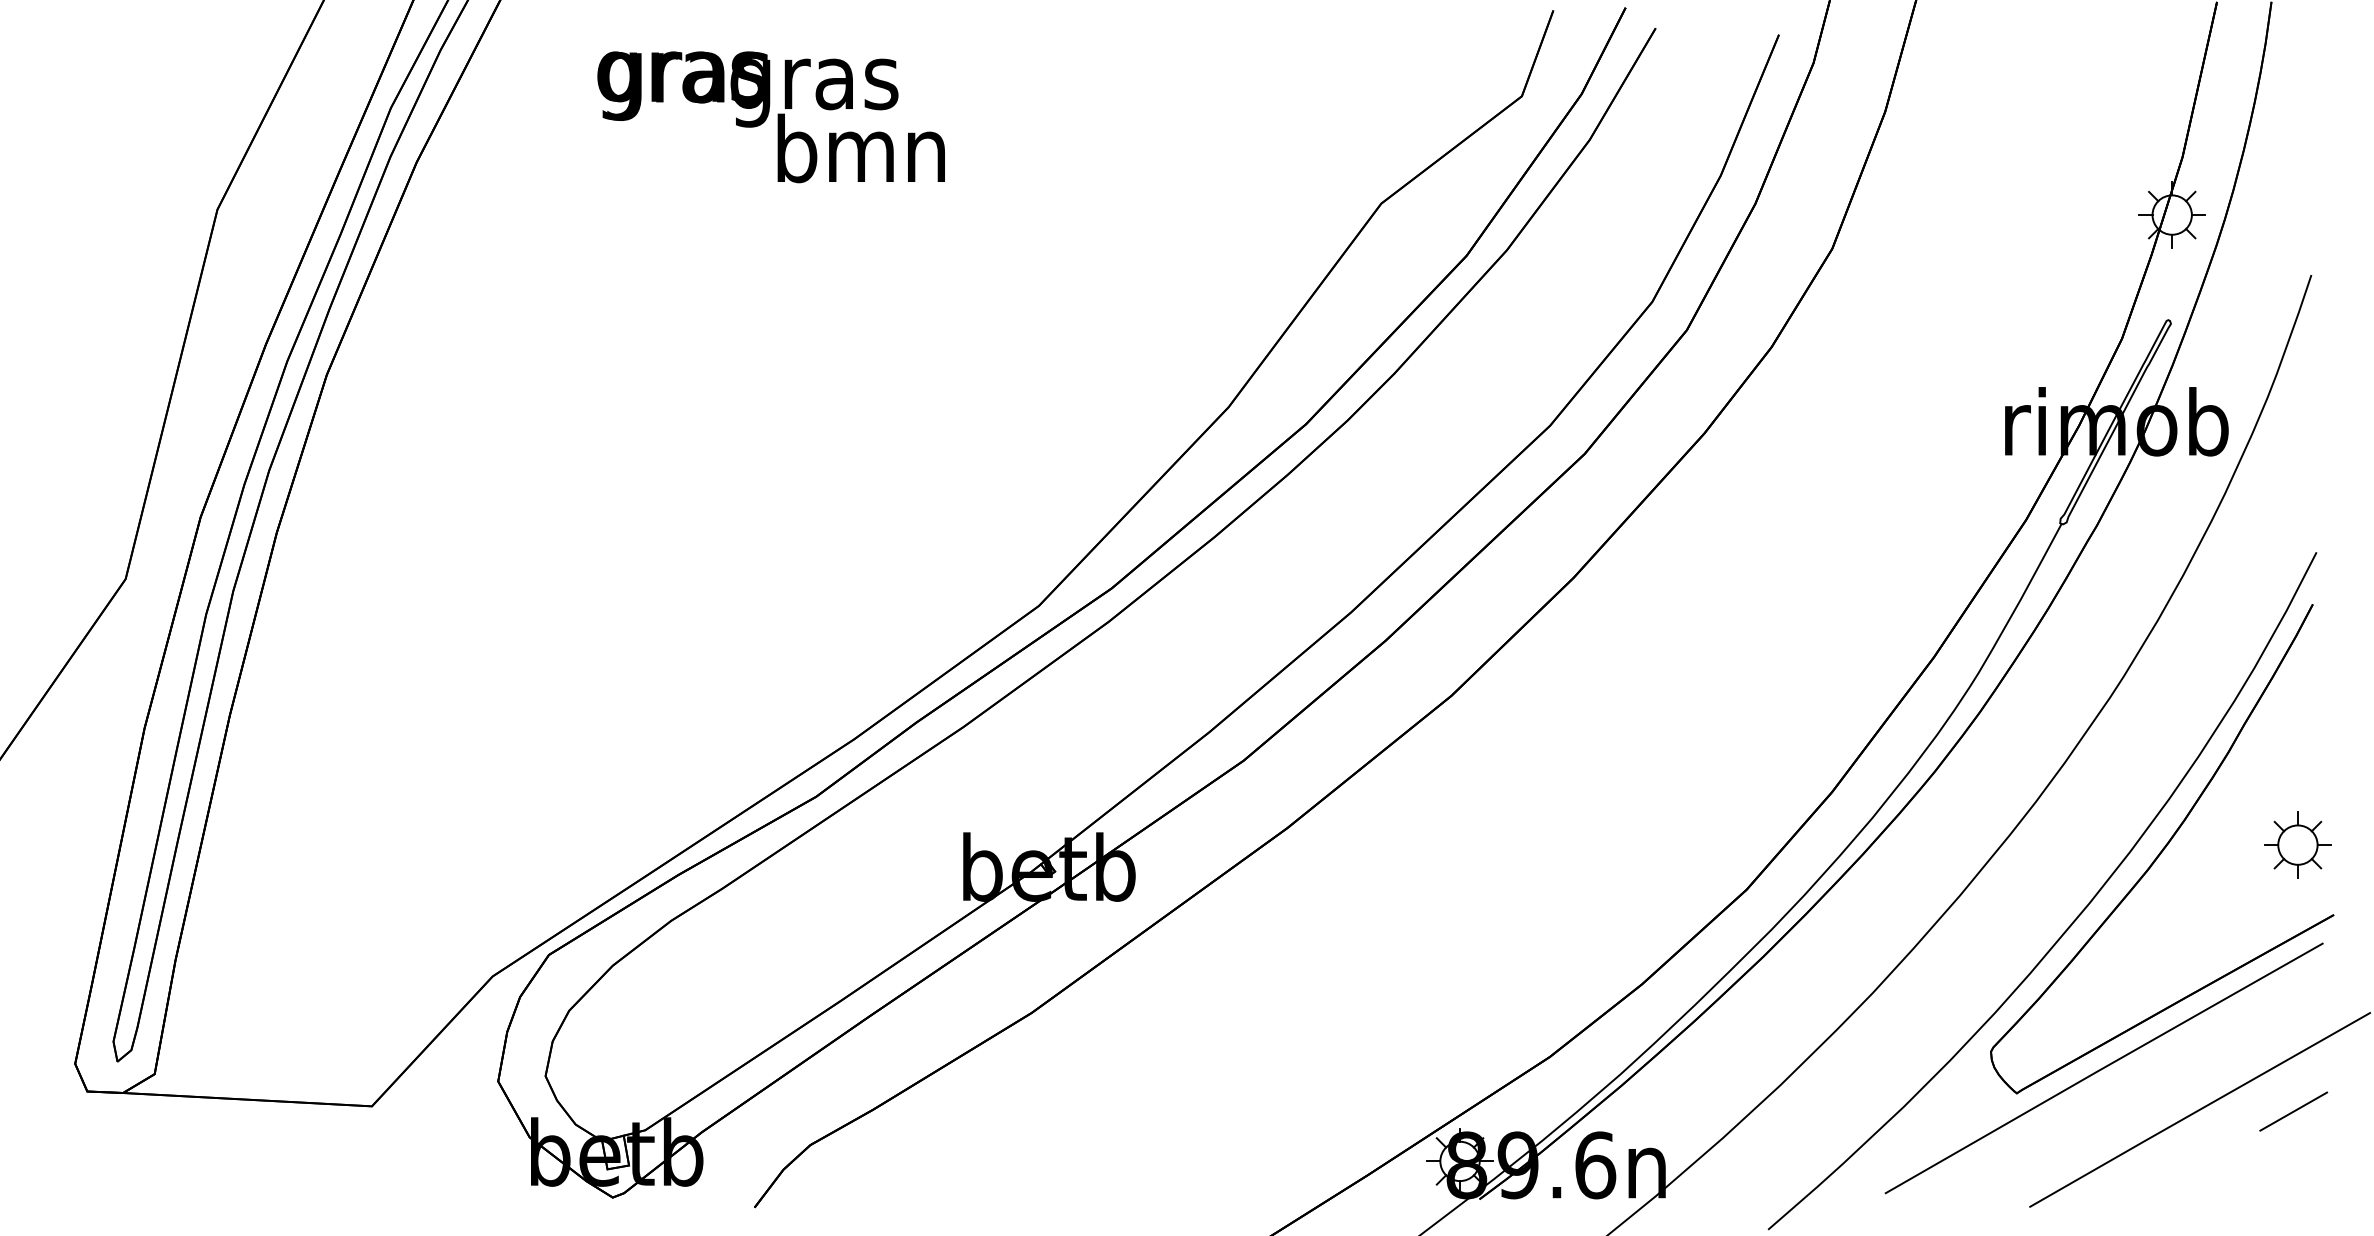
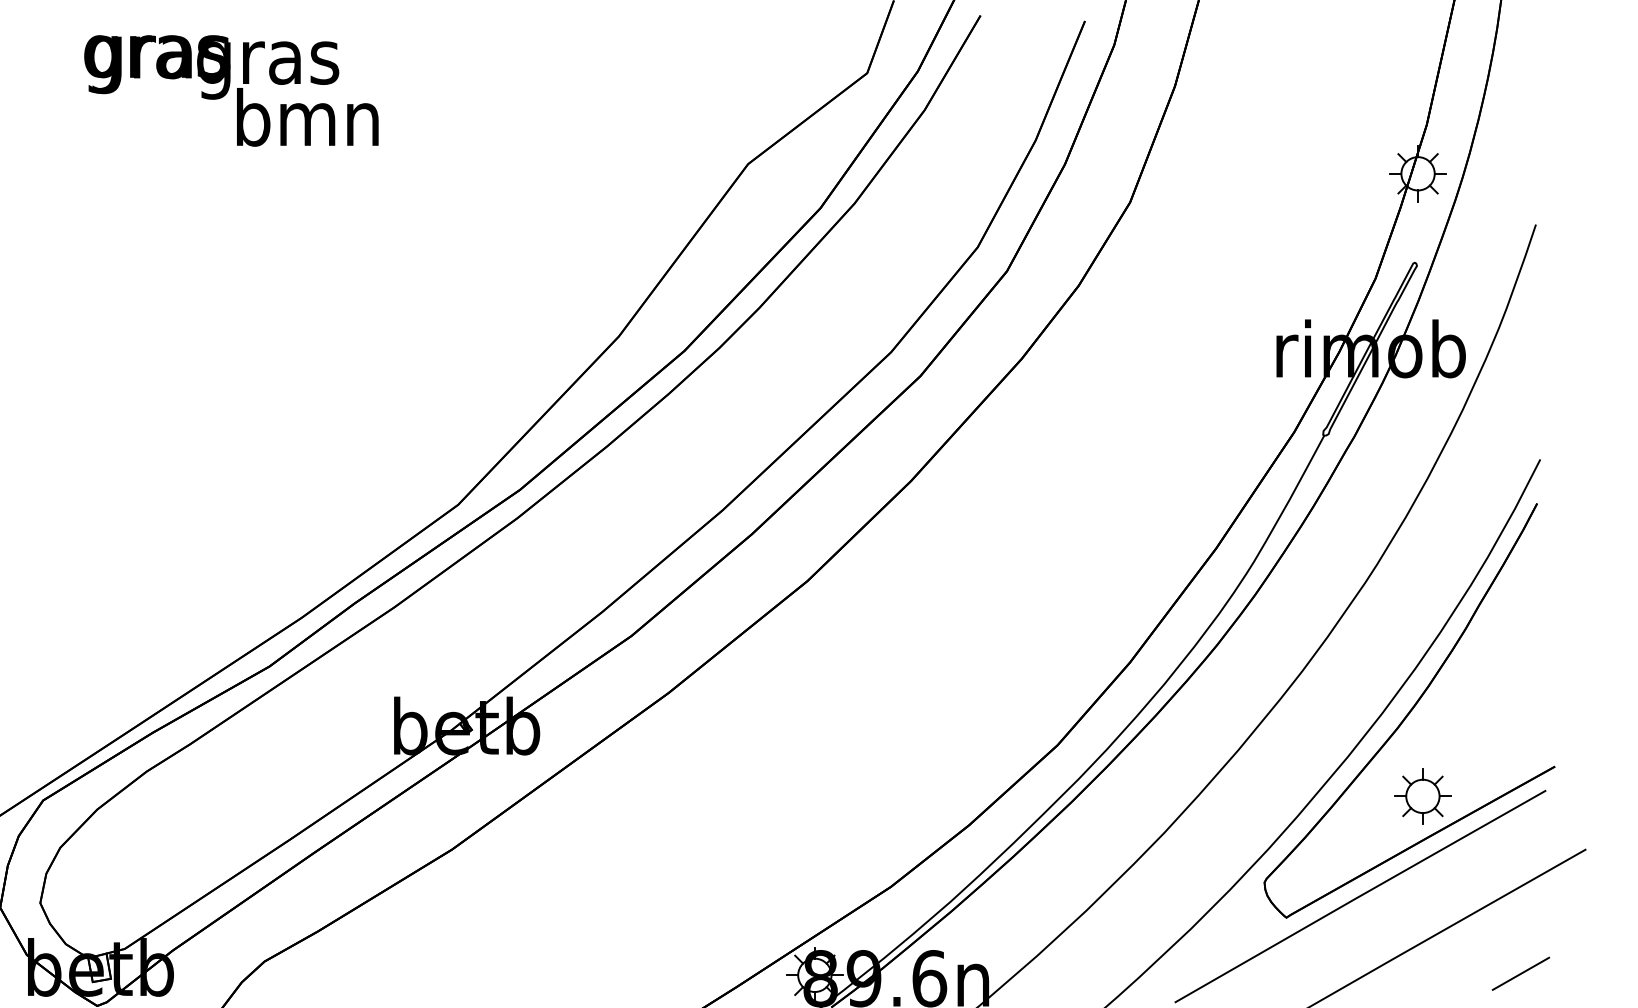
part: (2297, 844) -> (1422, 795), moved
line: (2293, 1111) -> (1520, 973), moved

